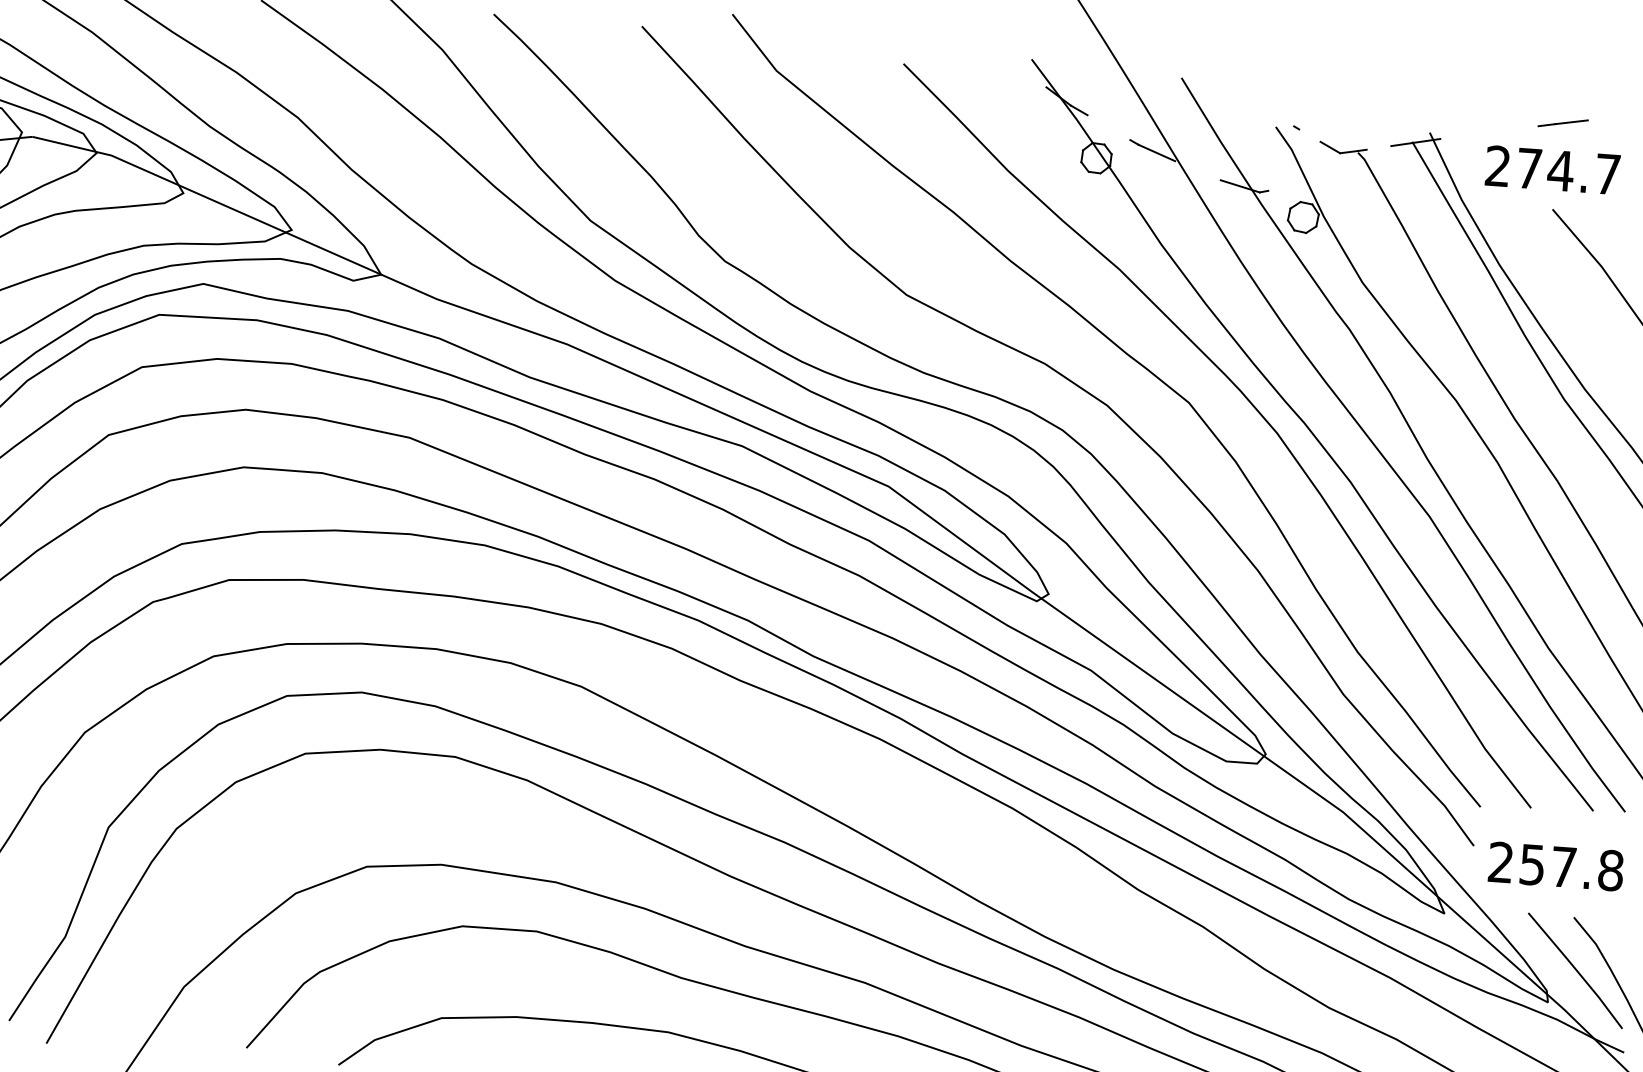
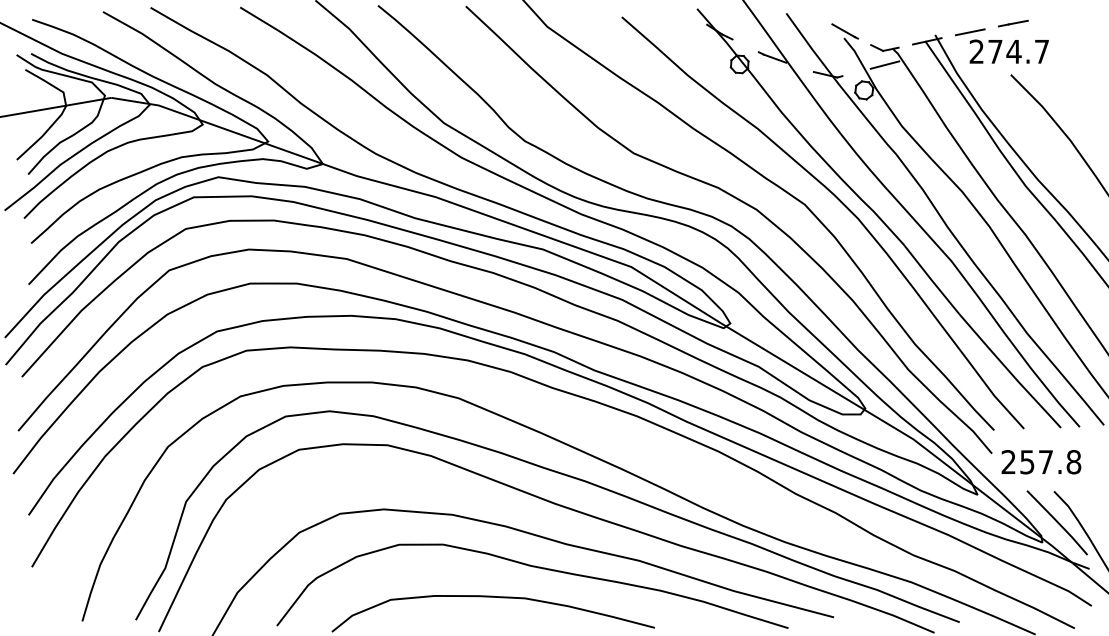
line: (1275, 113) -> (843, 30), added
line: (1488, 132) -> (969, 32), added
line: (1340, 176) -> (884, 64), added

